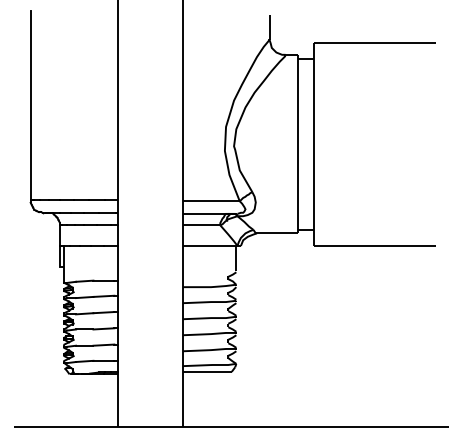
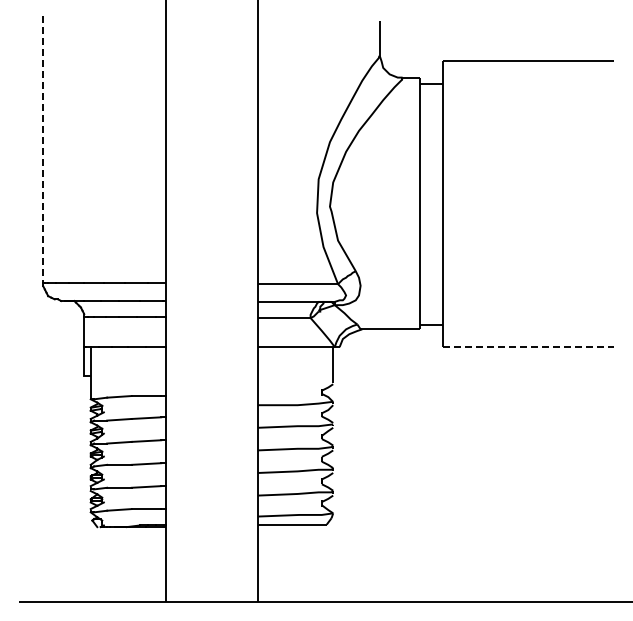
line: (30, 105) -> (43, 149), solid -> dashed
line: (374, 246) -> (528, 347), solid -> dashed

